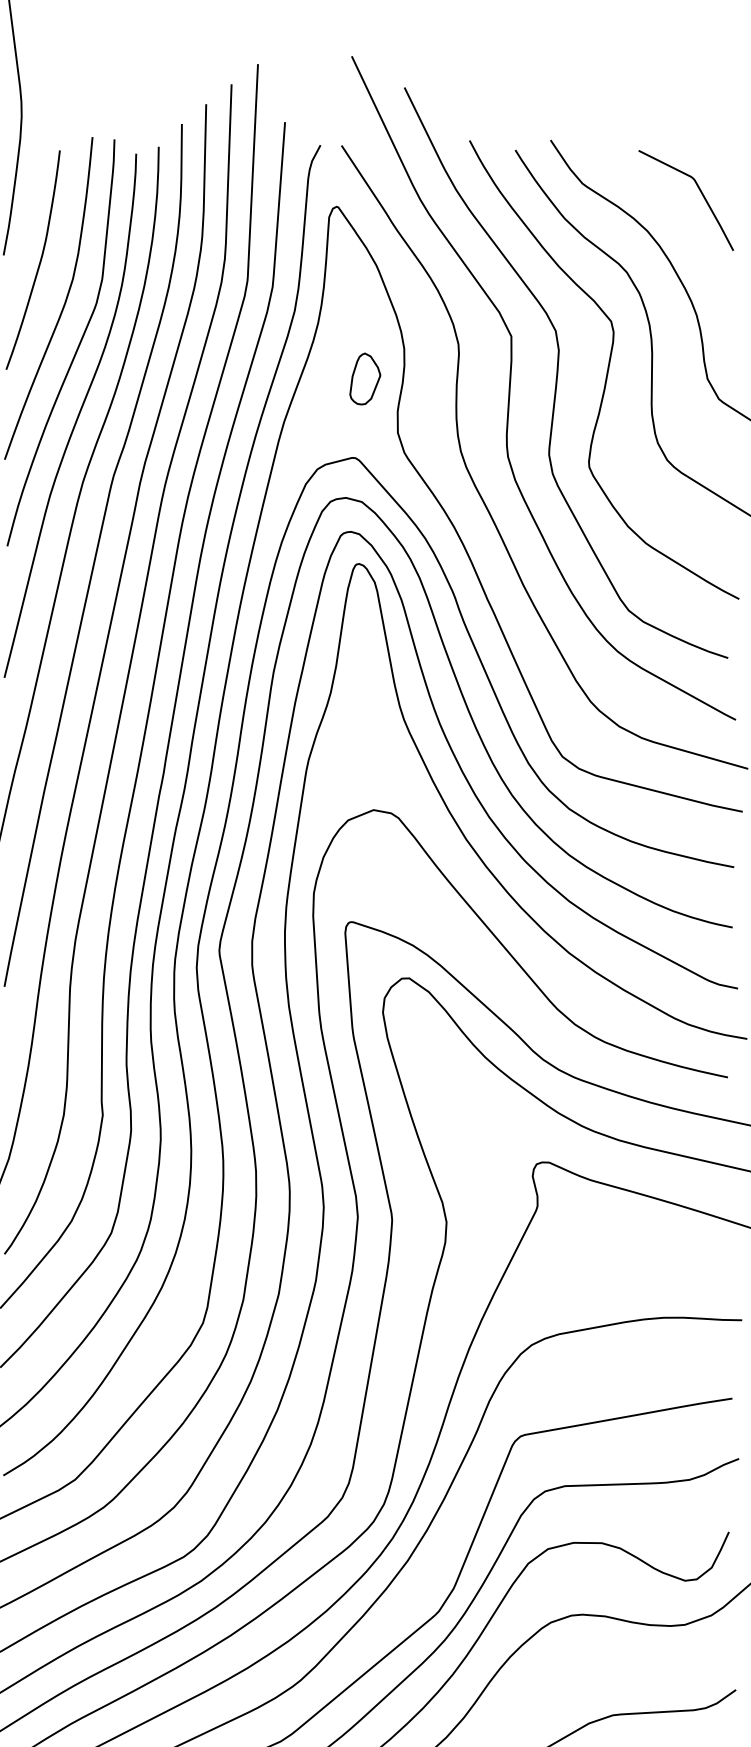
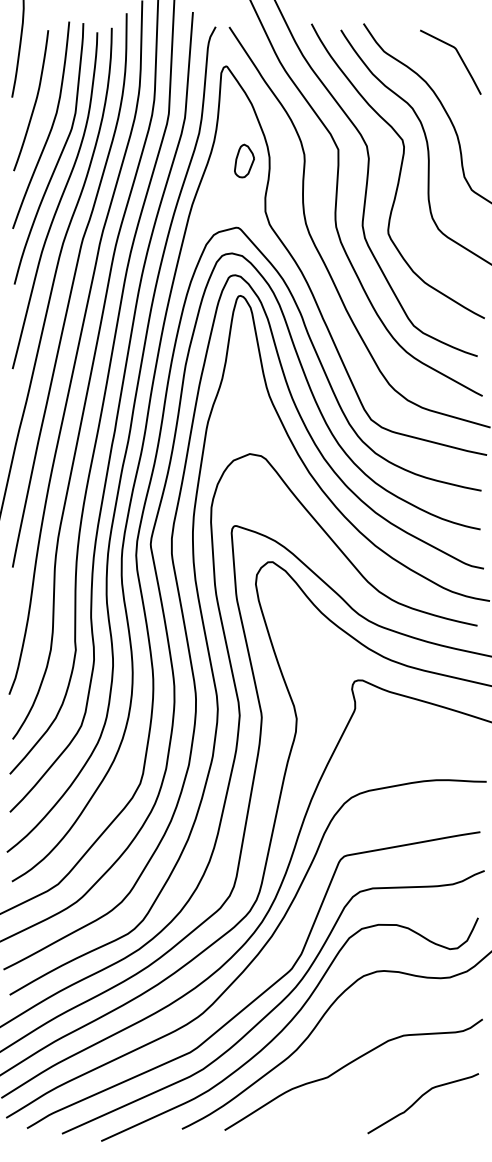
part: (365, 378) -> (244, 160), moved

